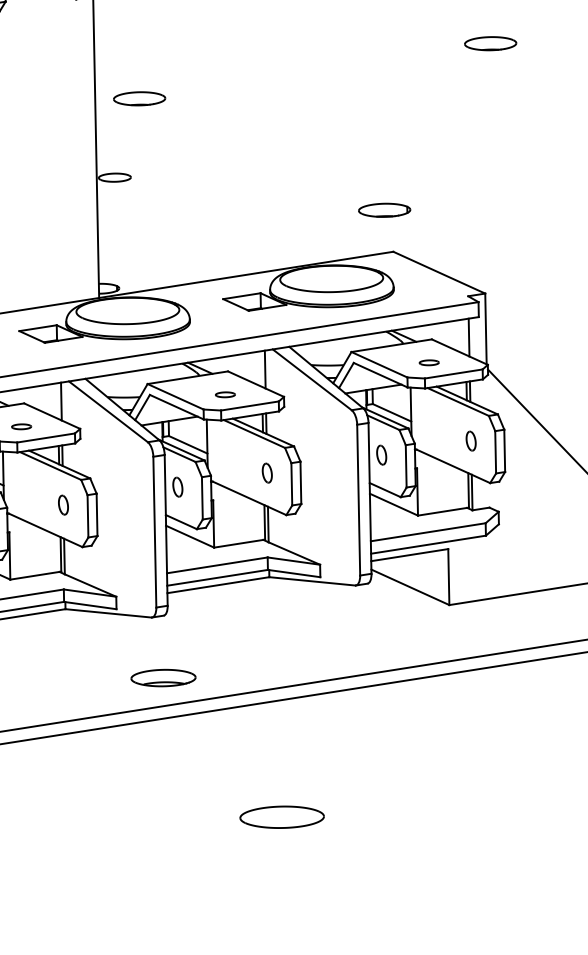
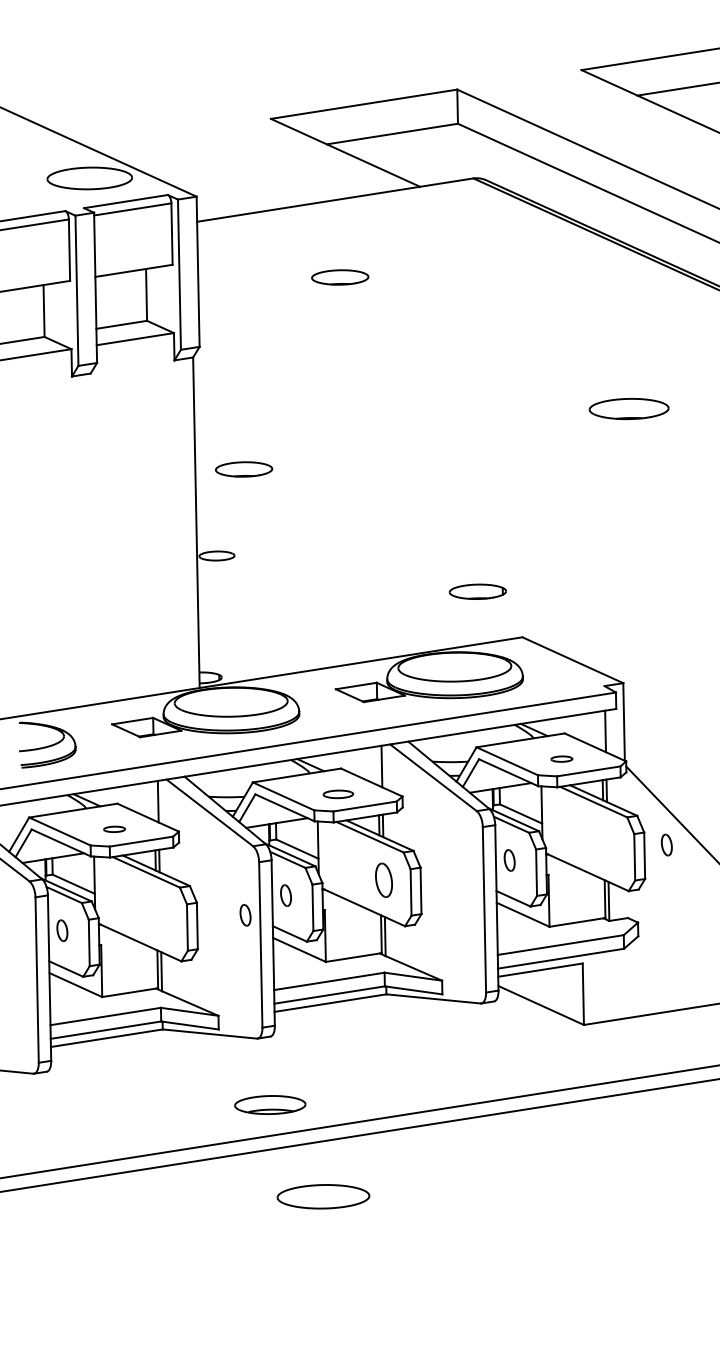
part: (490, 43) -> (629, 408), size x1.4
part: (384, 210) -> (477, 591), moved
part: (224, 394) -> (337, 793), size x1.4
part: (470, 440) -> (666, 844), moved
part: (267, 472) -> (384, 879), size x1.6
part: (63, 505) -> (245, 915), moved
part: (282, 817) -> (323, 1196), moved

